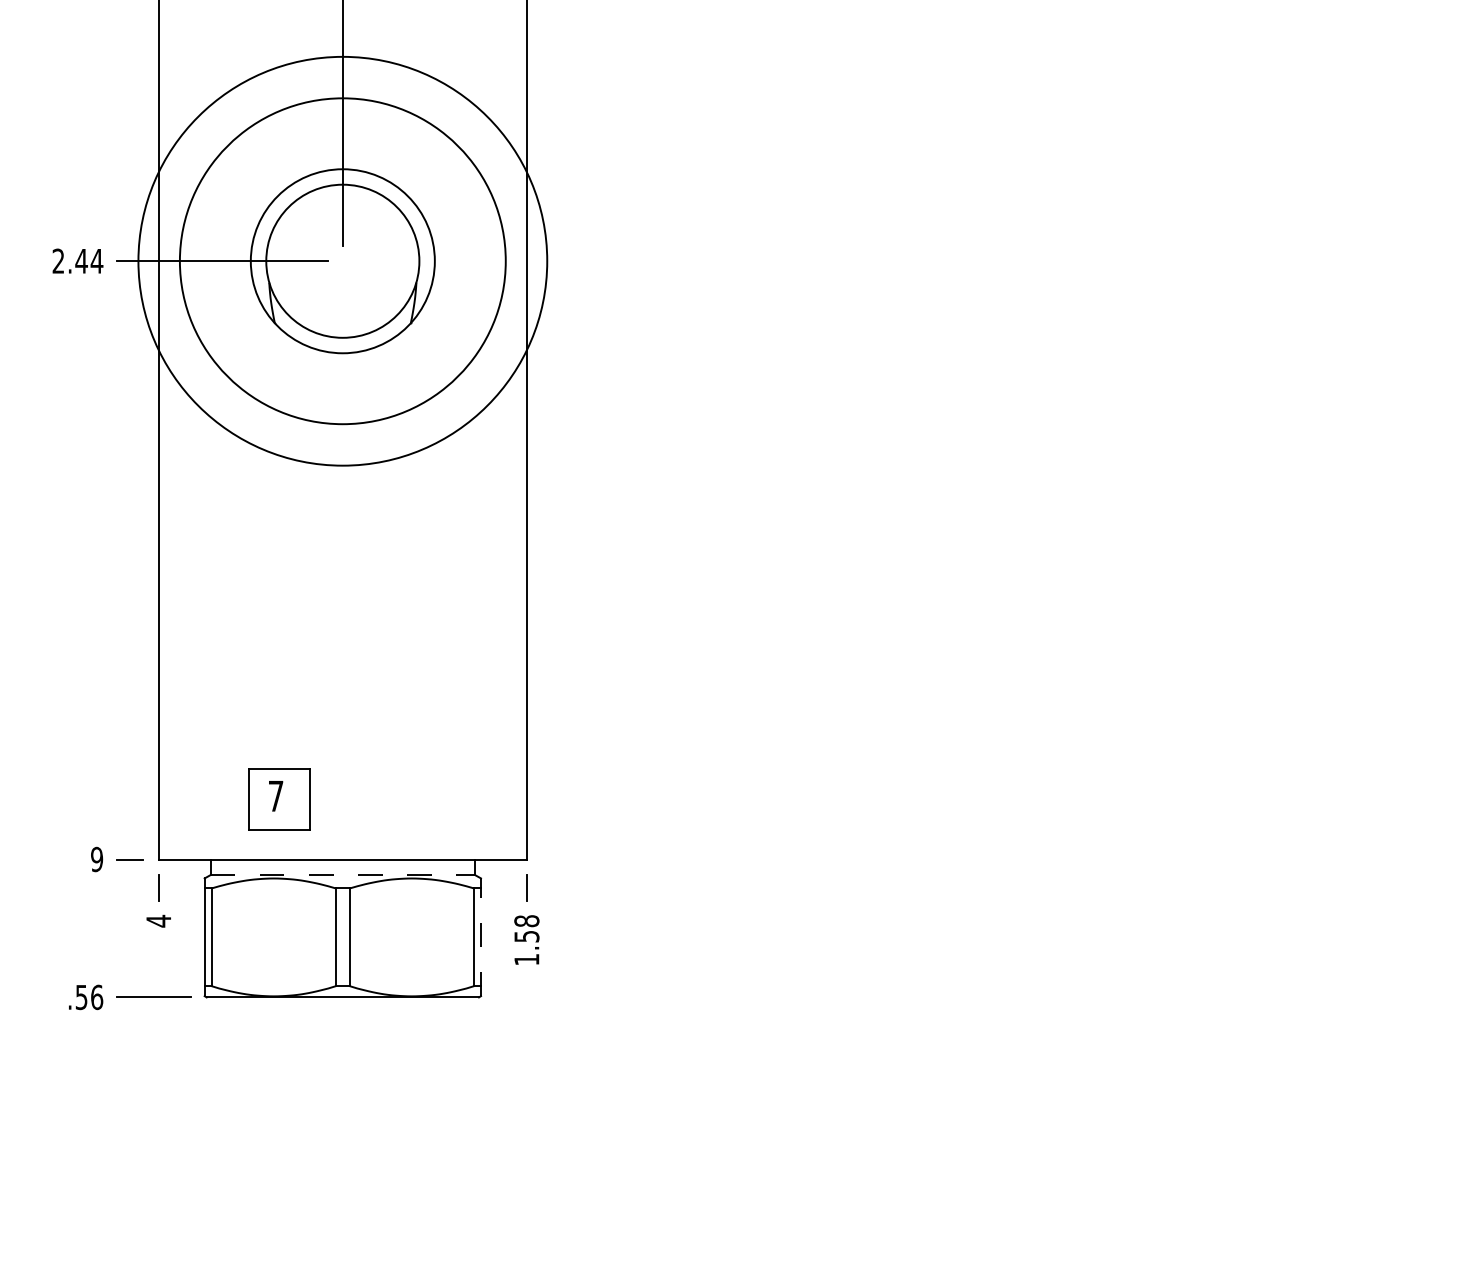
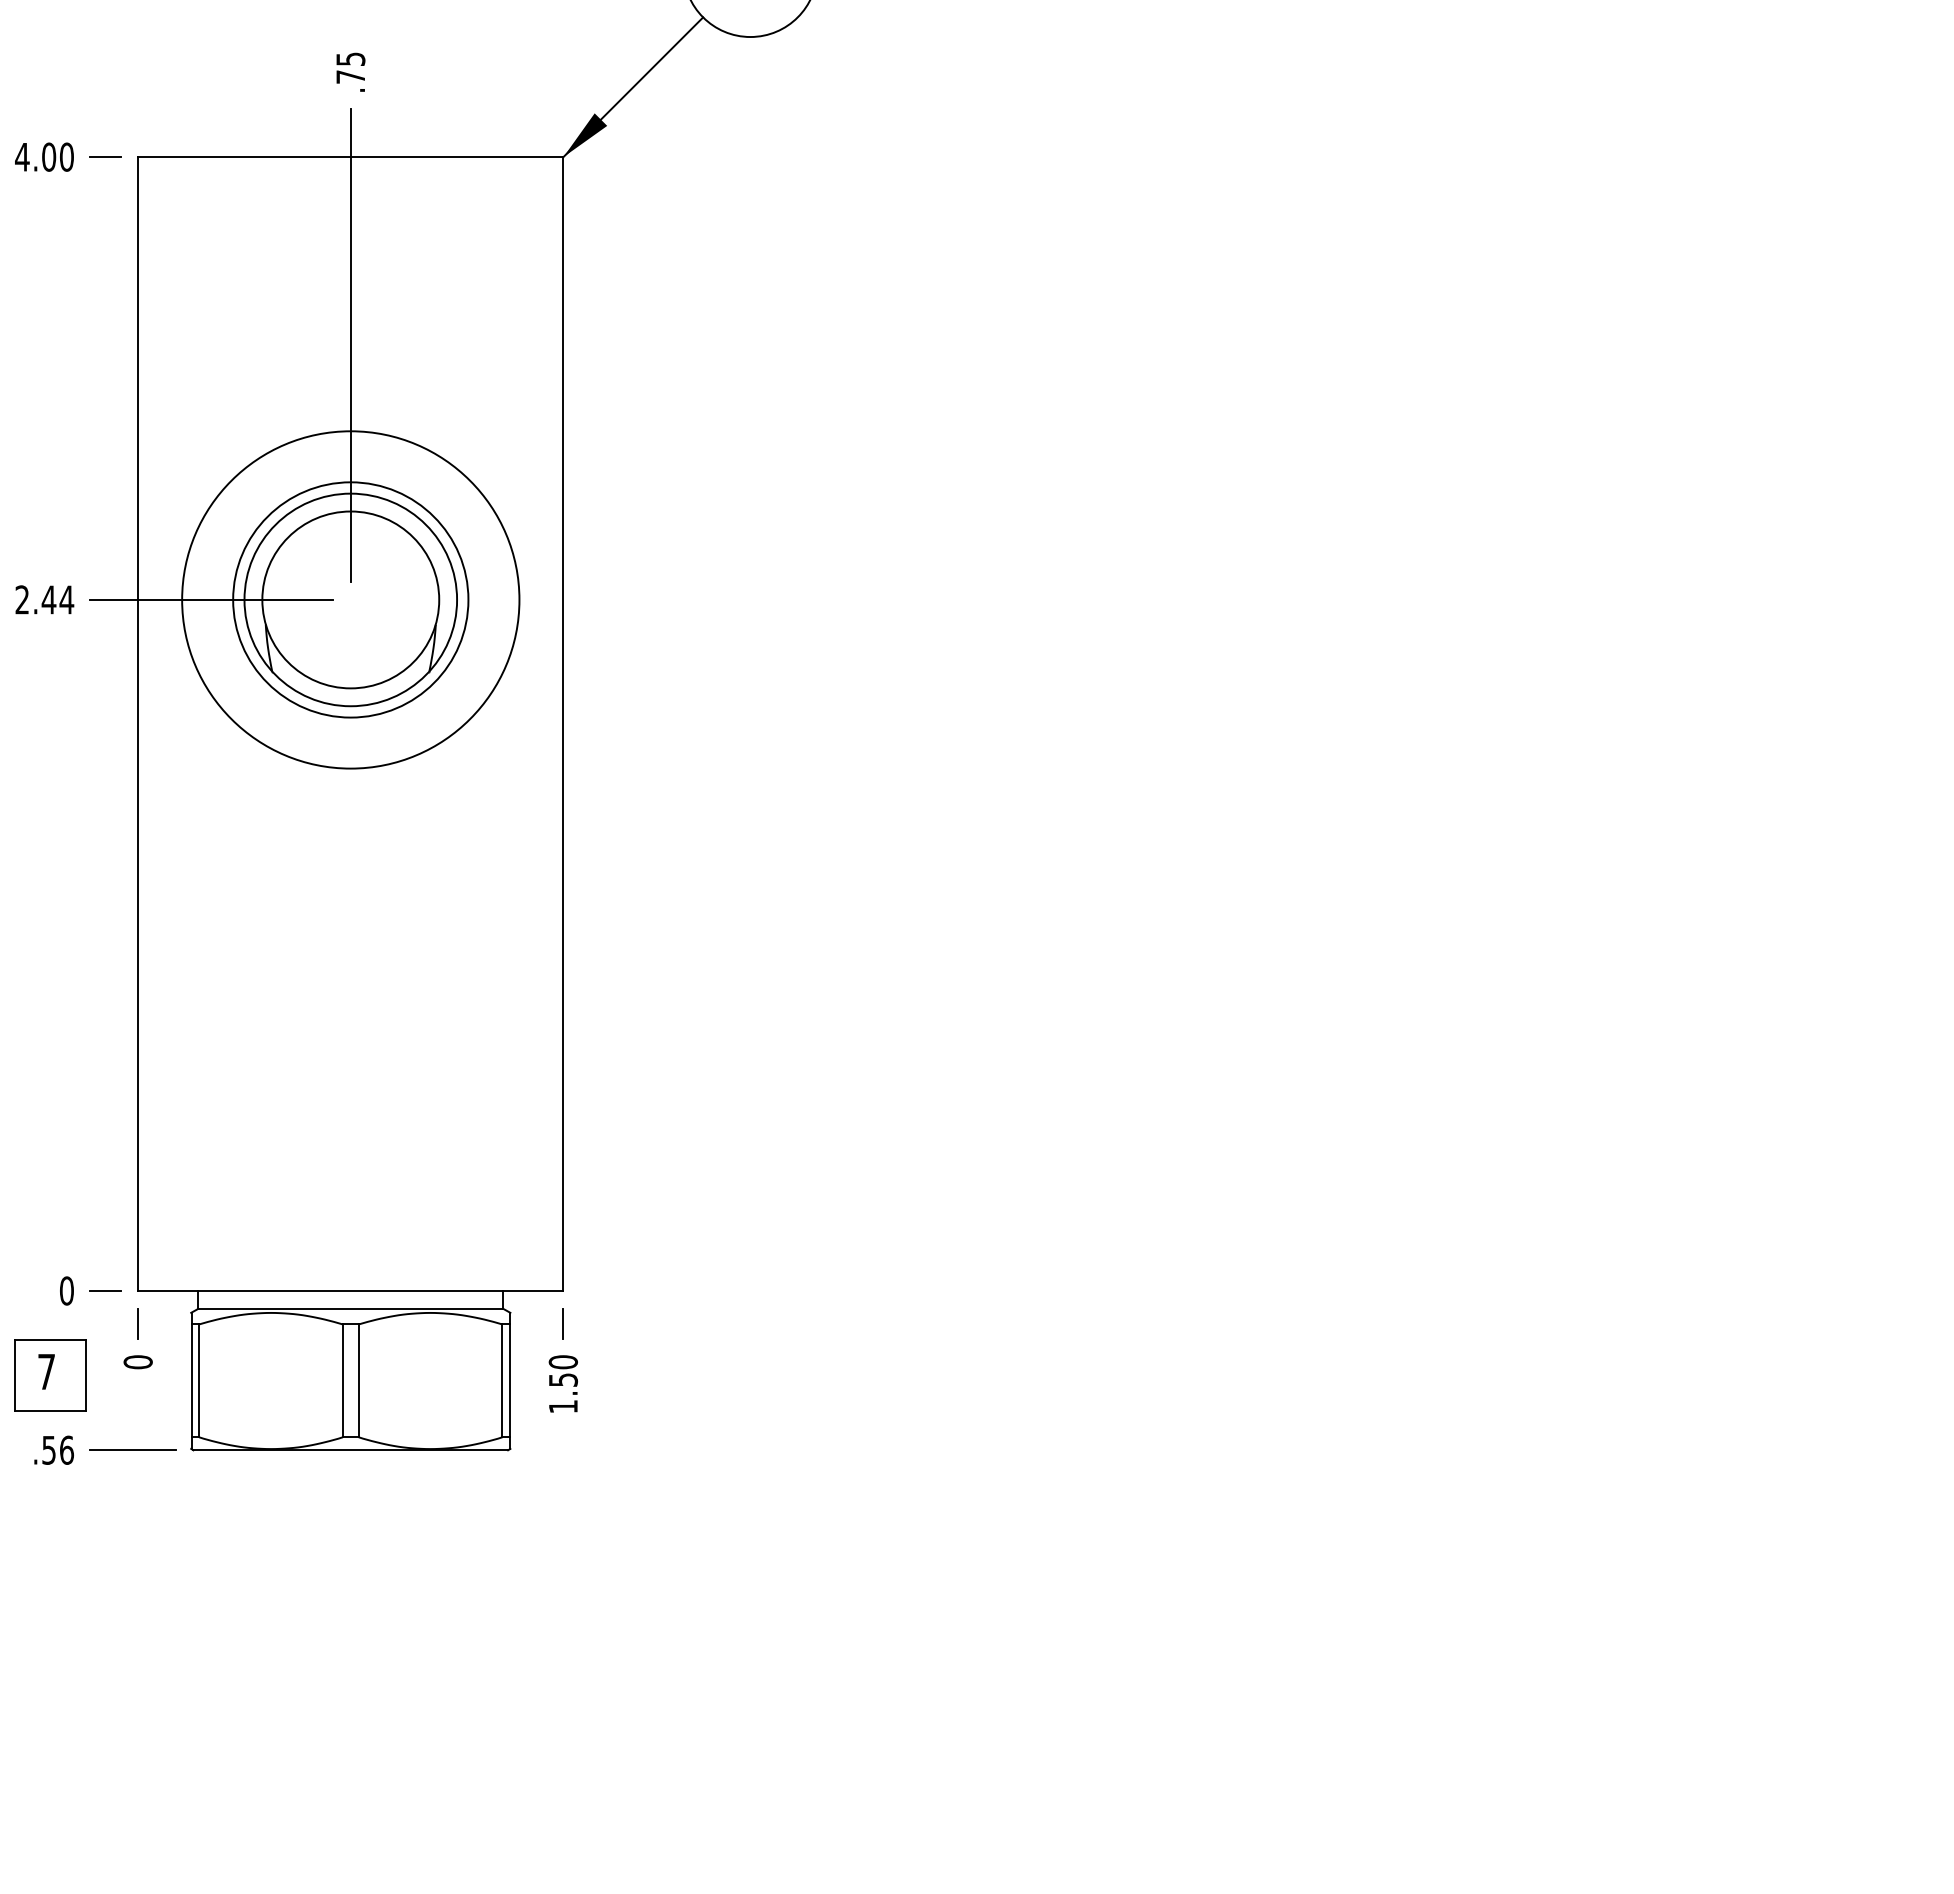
circle: (342, 260) -> (350, 599), size x0.62
circle: (342, 260) -> (350, 599), size x0.71
part: (279, 799) -> (50, 1375), moved
text: (96, 859) -> (66, 1290), 9 -> 0
line: (343, 874) -> (351, 1308), dashed -> solid
text: (158, 921) -> (137, 1362), 4 -> 0
text: (526, 921) -> (563, 1362), 1.58 -> 1.50
line: (481, 936) -> (510, 1380), dashed -> solid

